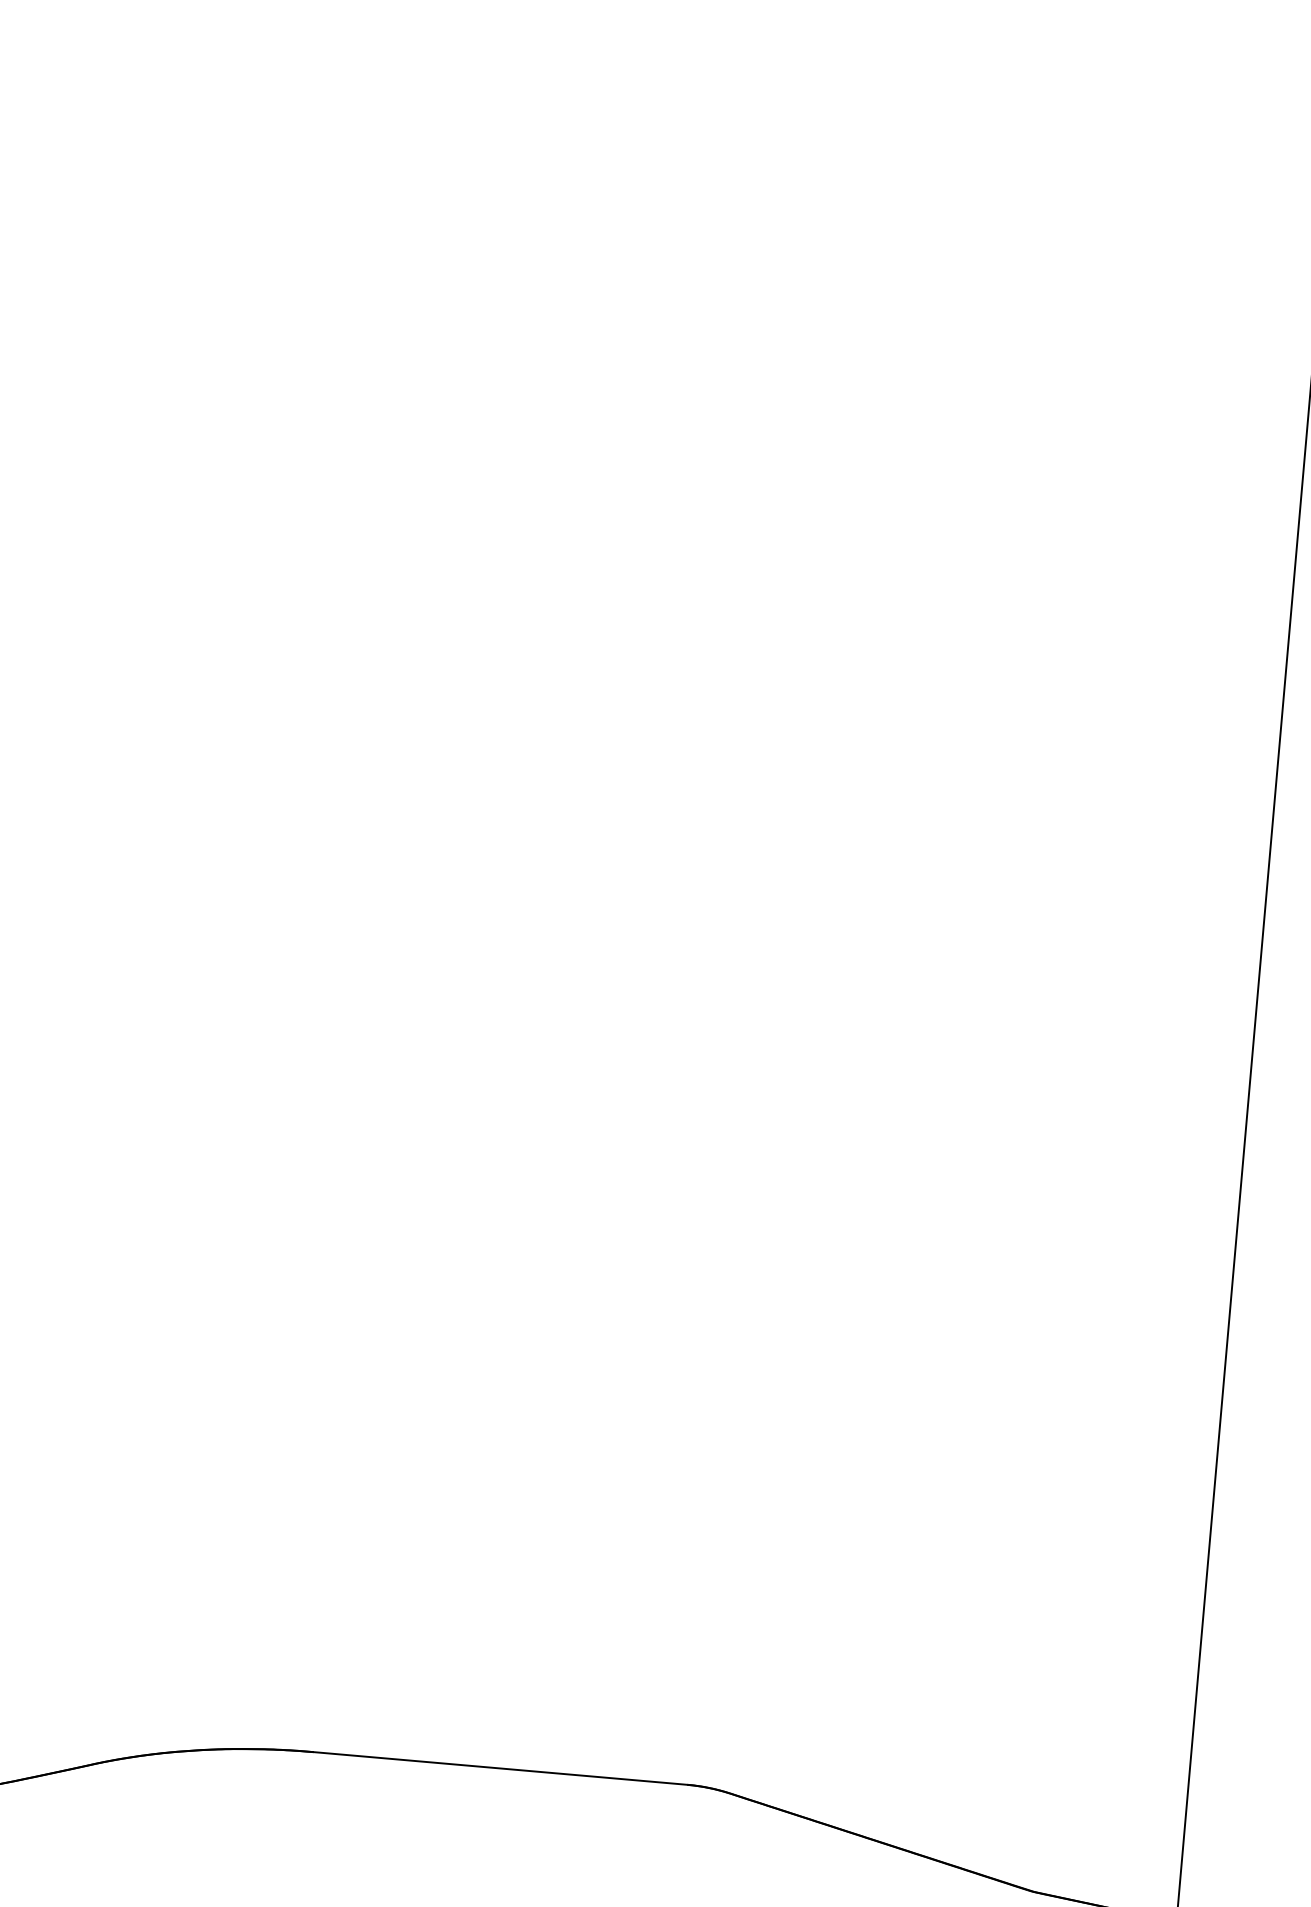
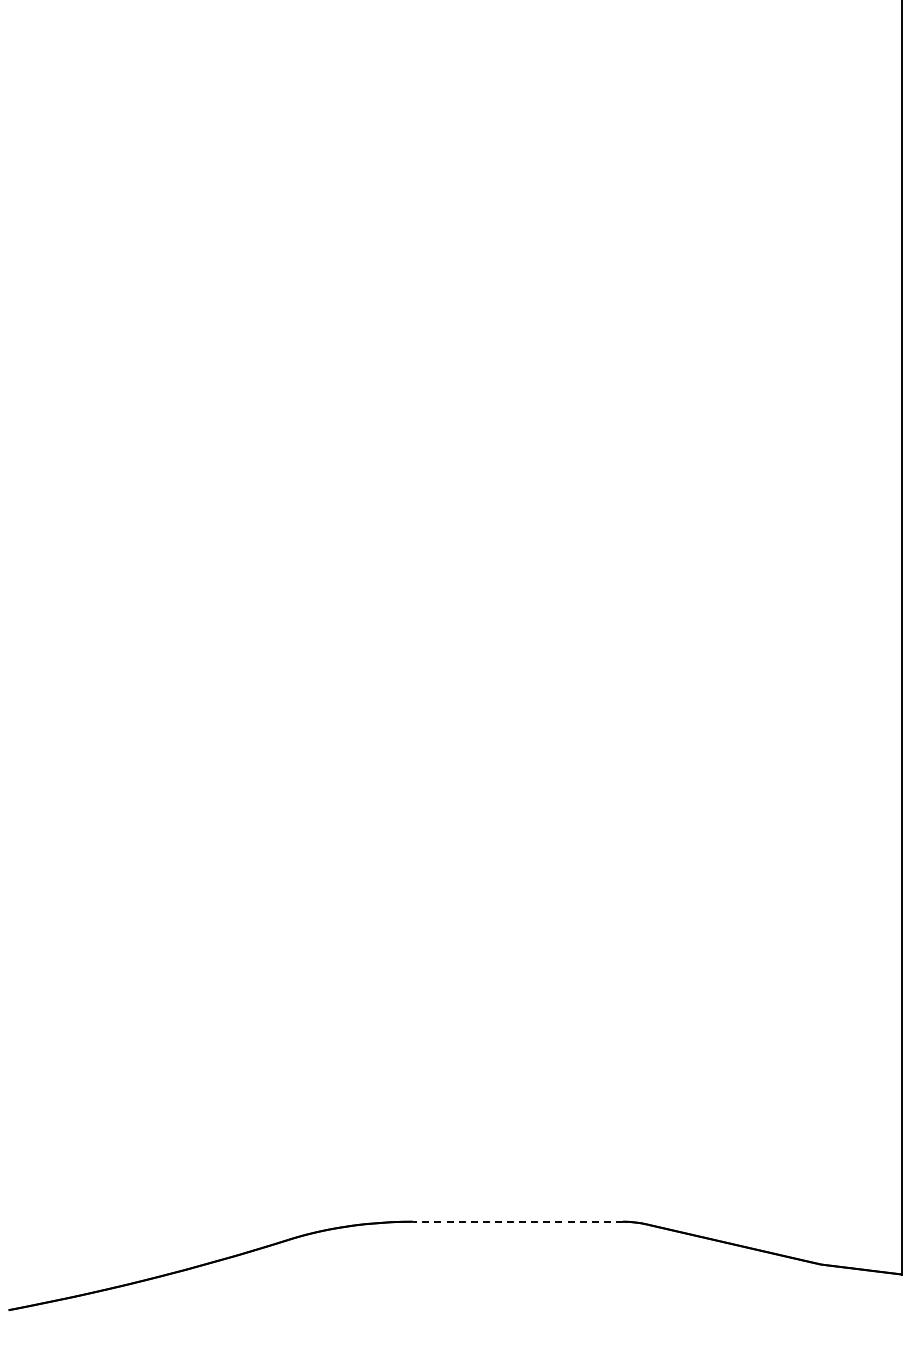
line: (500, 1768) -> (517, 1221), solid -> dashed

